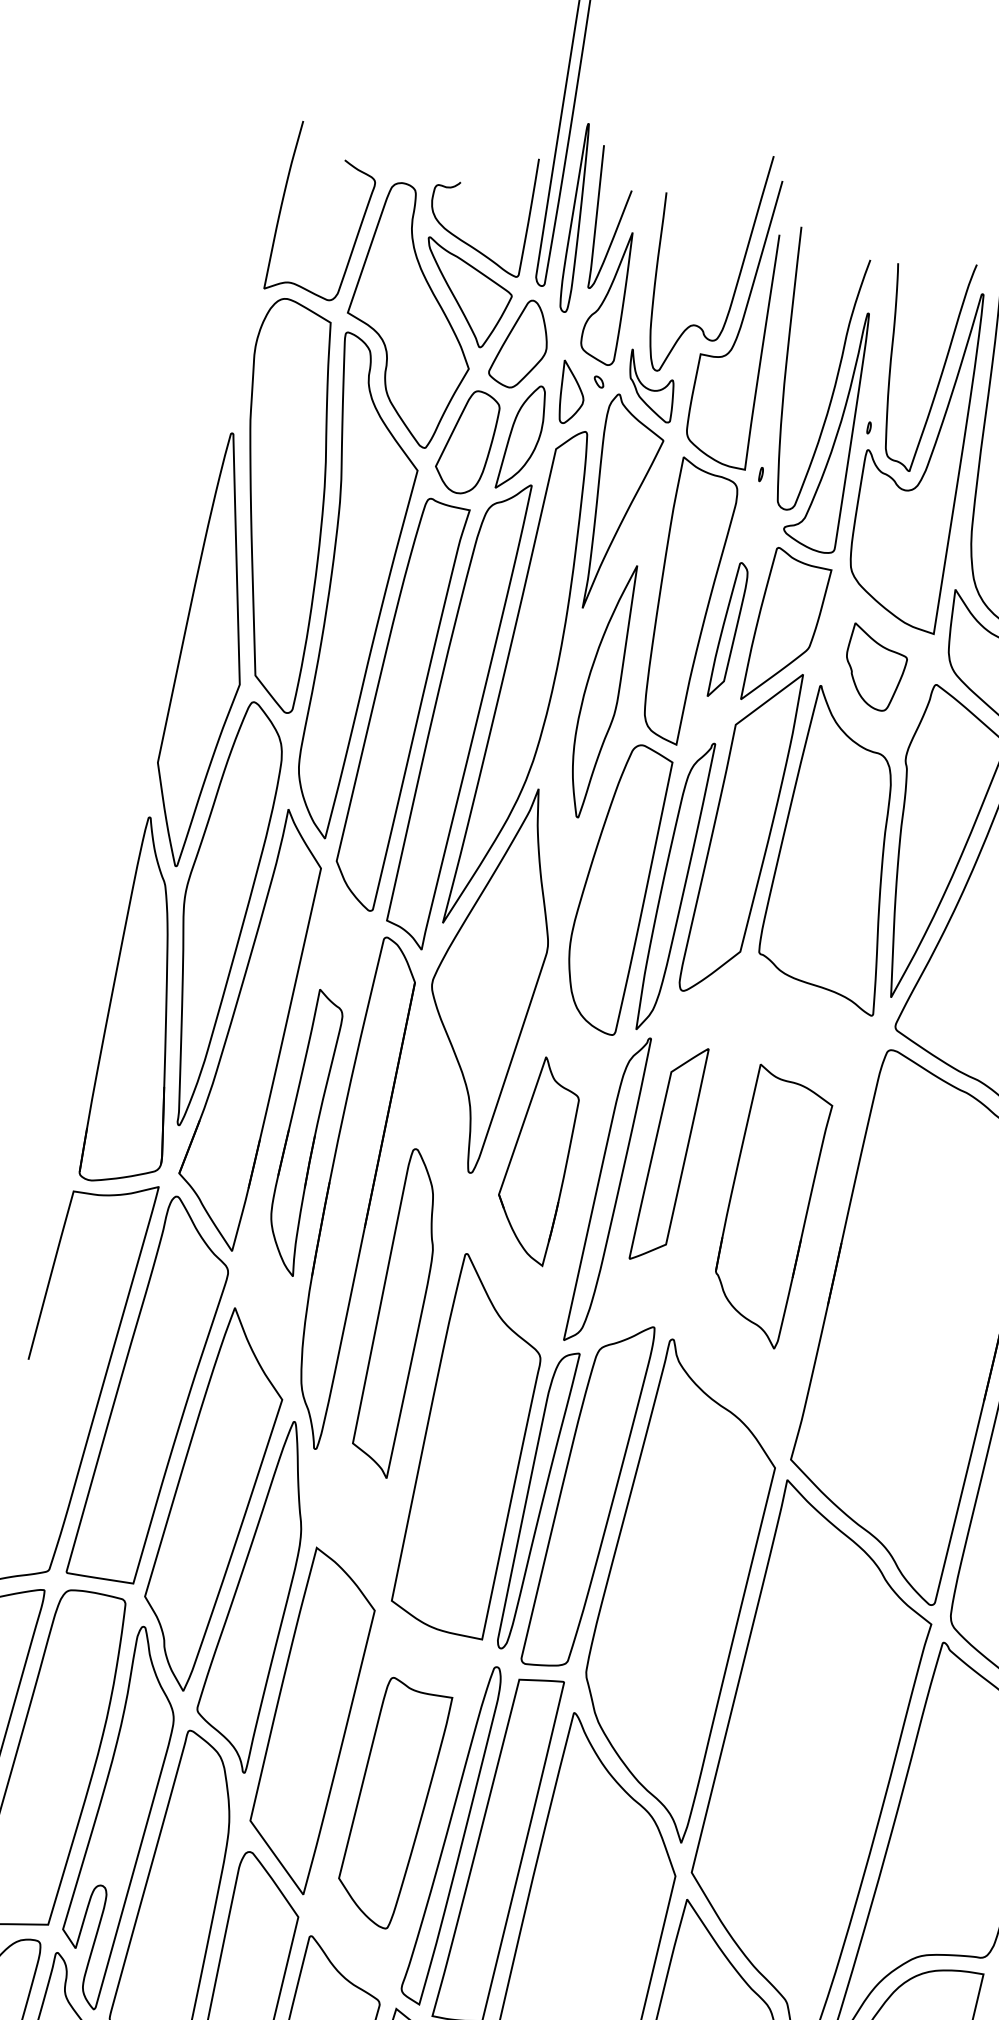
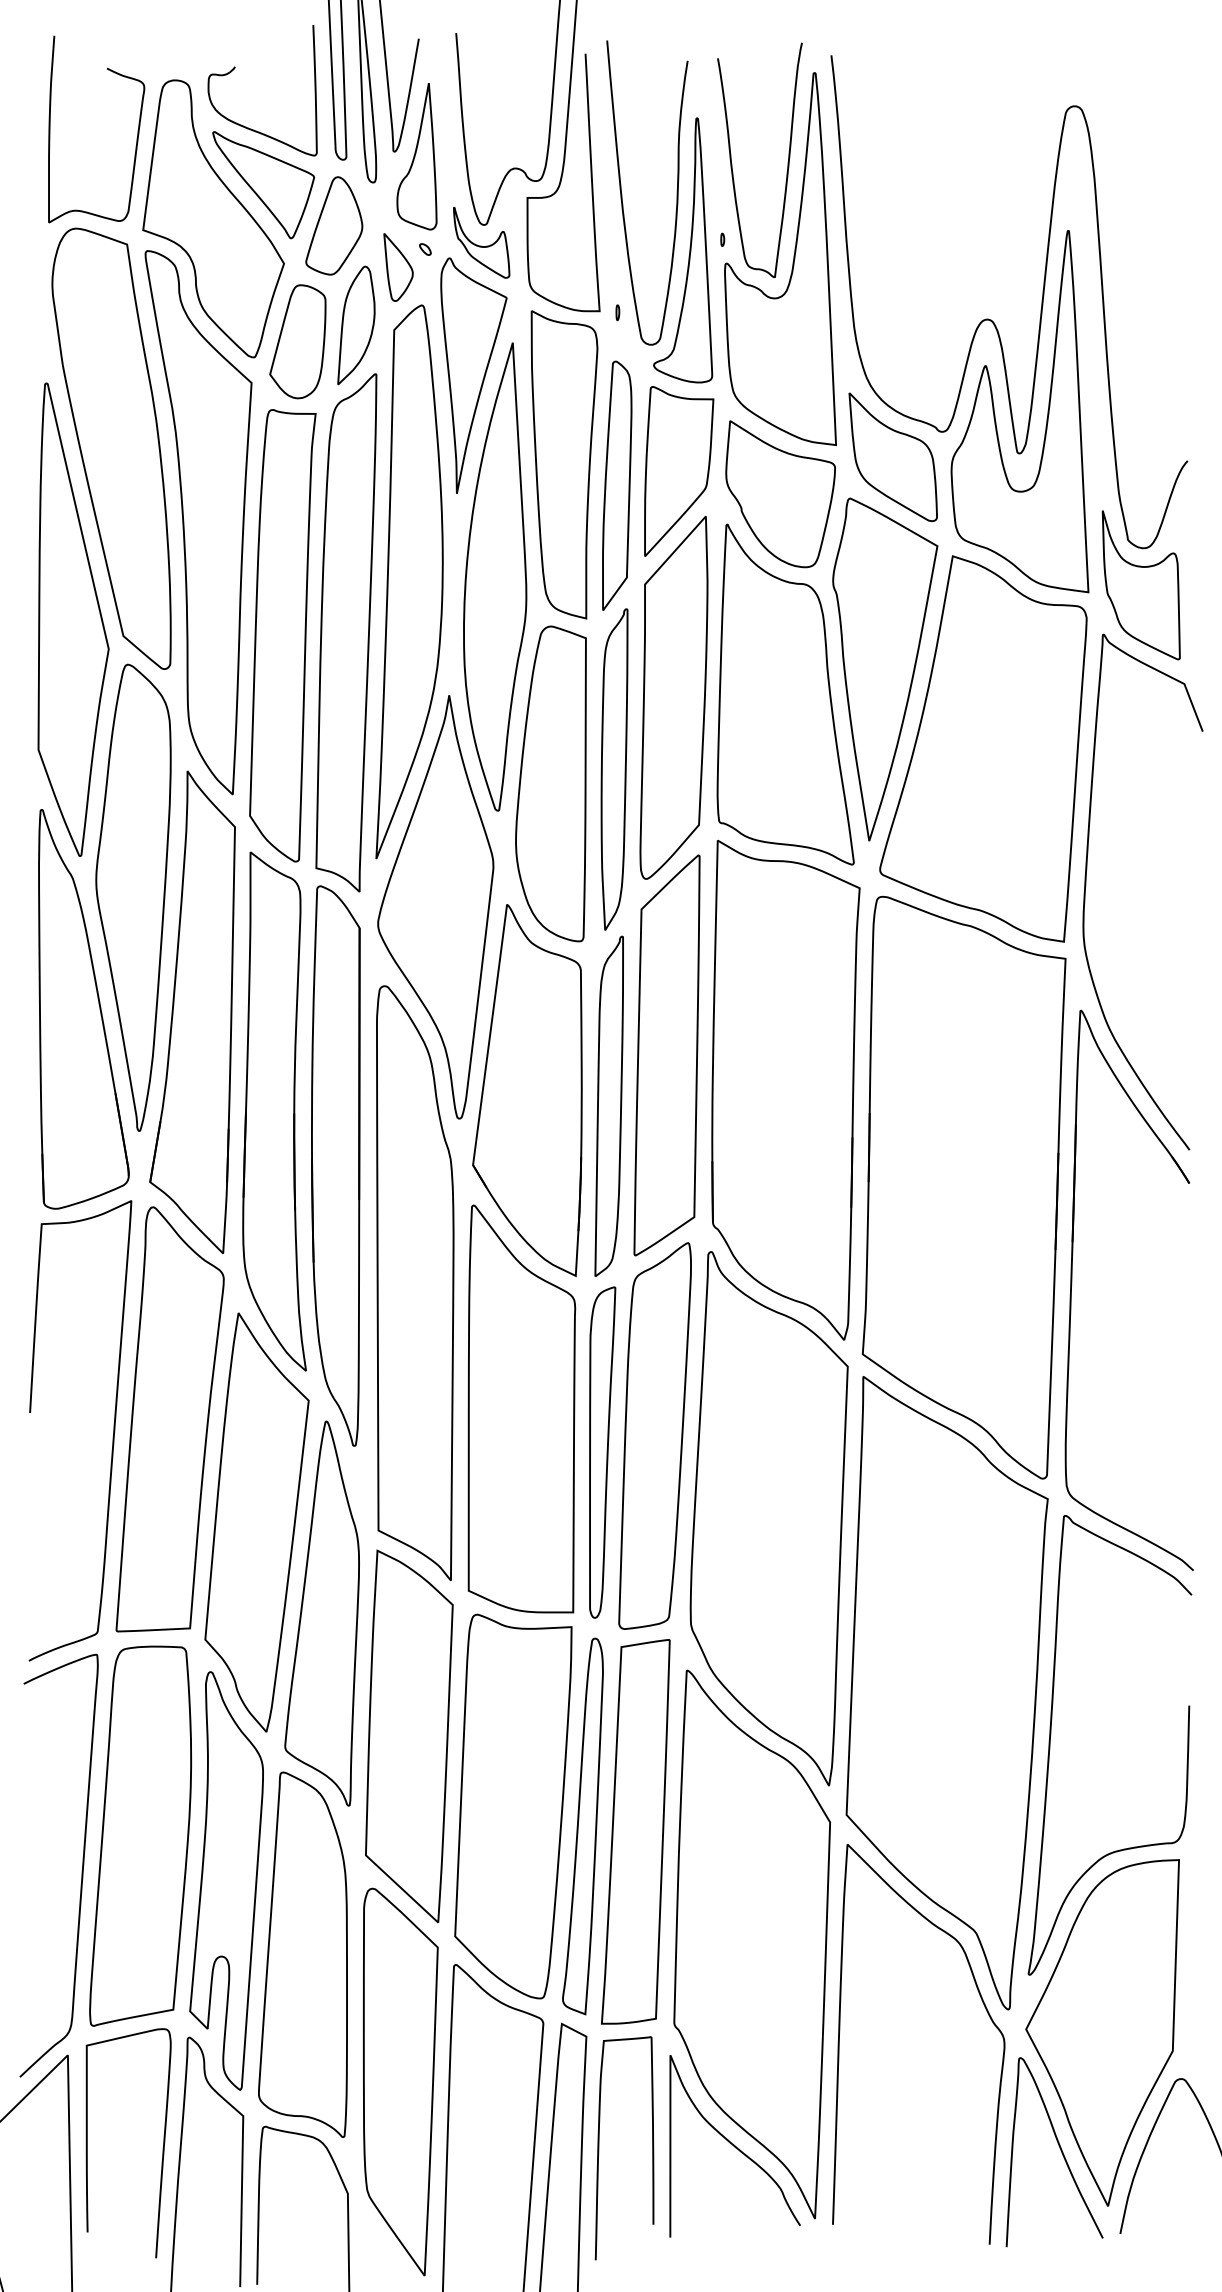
part: (729, 630) -> (617, 485), size x1.67
part: (874, 668) -> (780, 494), size x1.67
part: (602, 690) -> (495, 576), size x1.67
part: (304, 1132) -> (274, 1111), size x1.67
part: (668, 1153) -> (666, 1055), size x1.67
part: (536, 1159) -> (527, 1090), size x1.67
part: (769, 1206) -> (785, 1089), size x1.67
part: (400, 1313) -> (415, 1283), size x1.67
part: (392, 1803) -> (513, 1806), size x1.43

